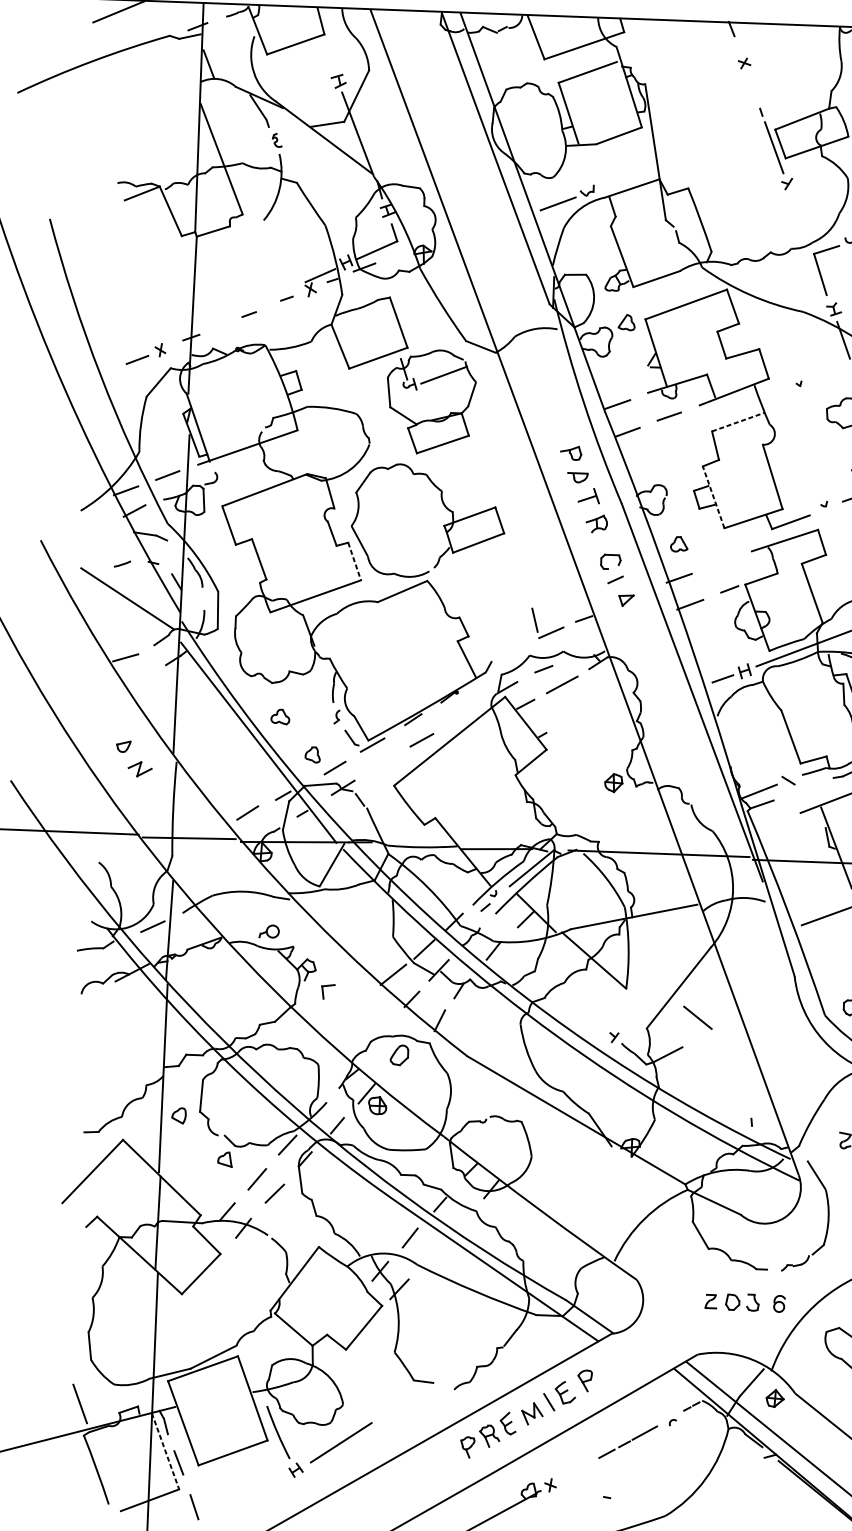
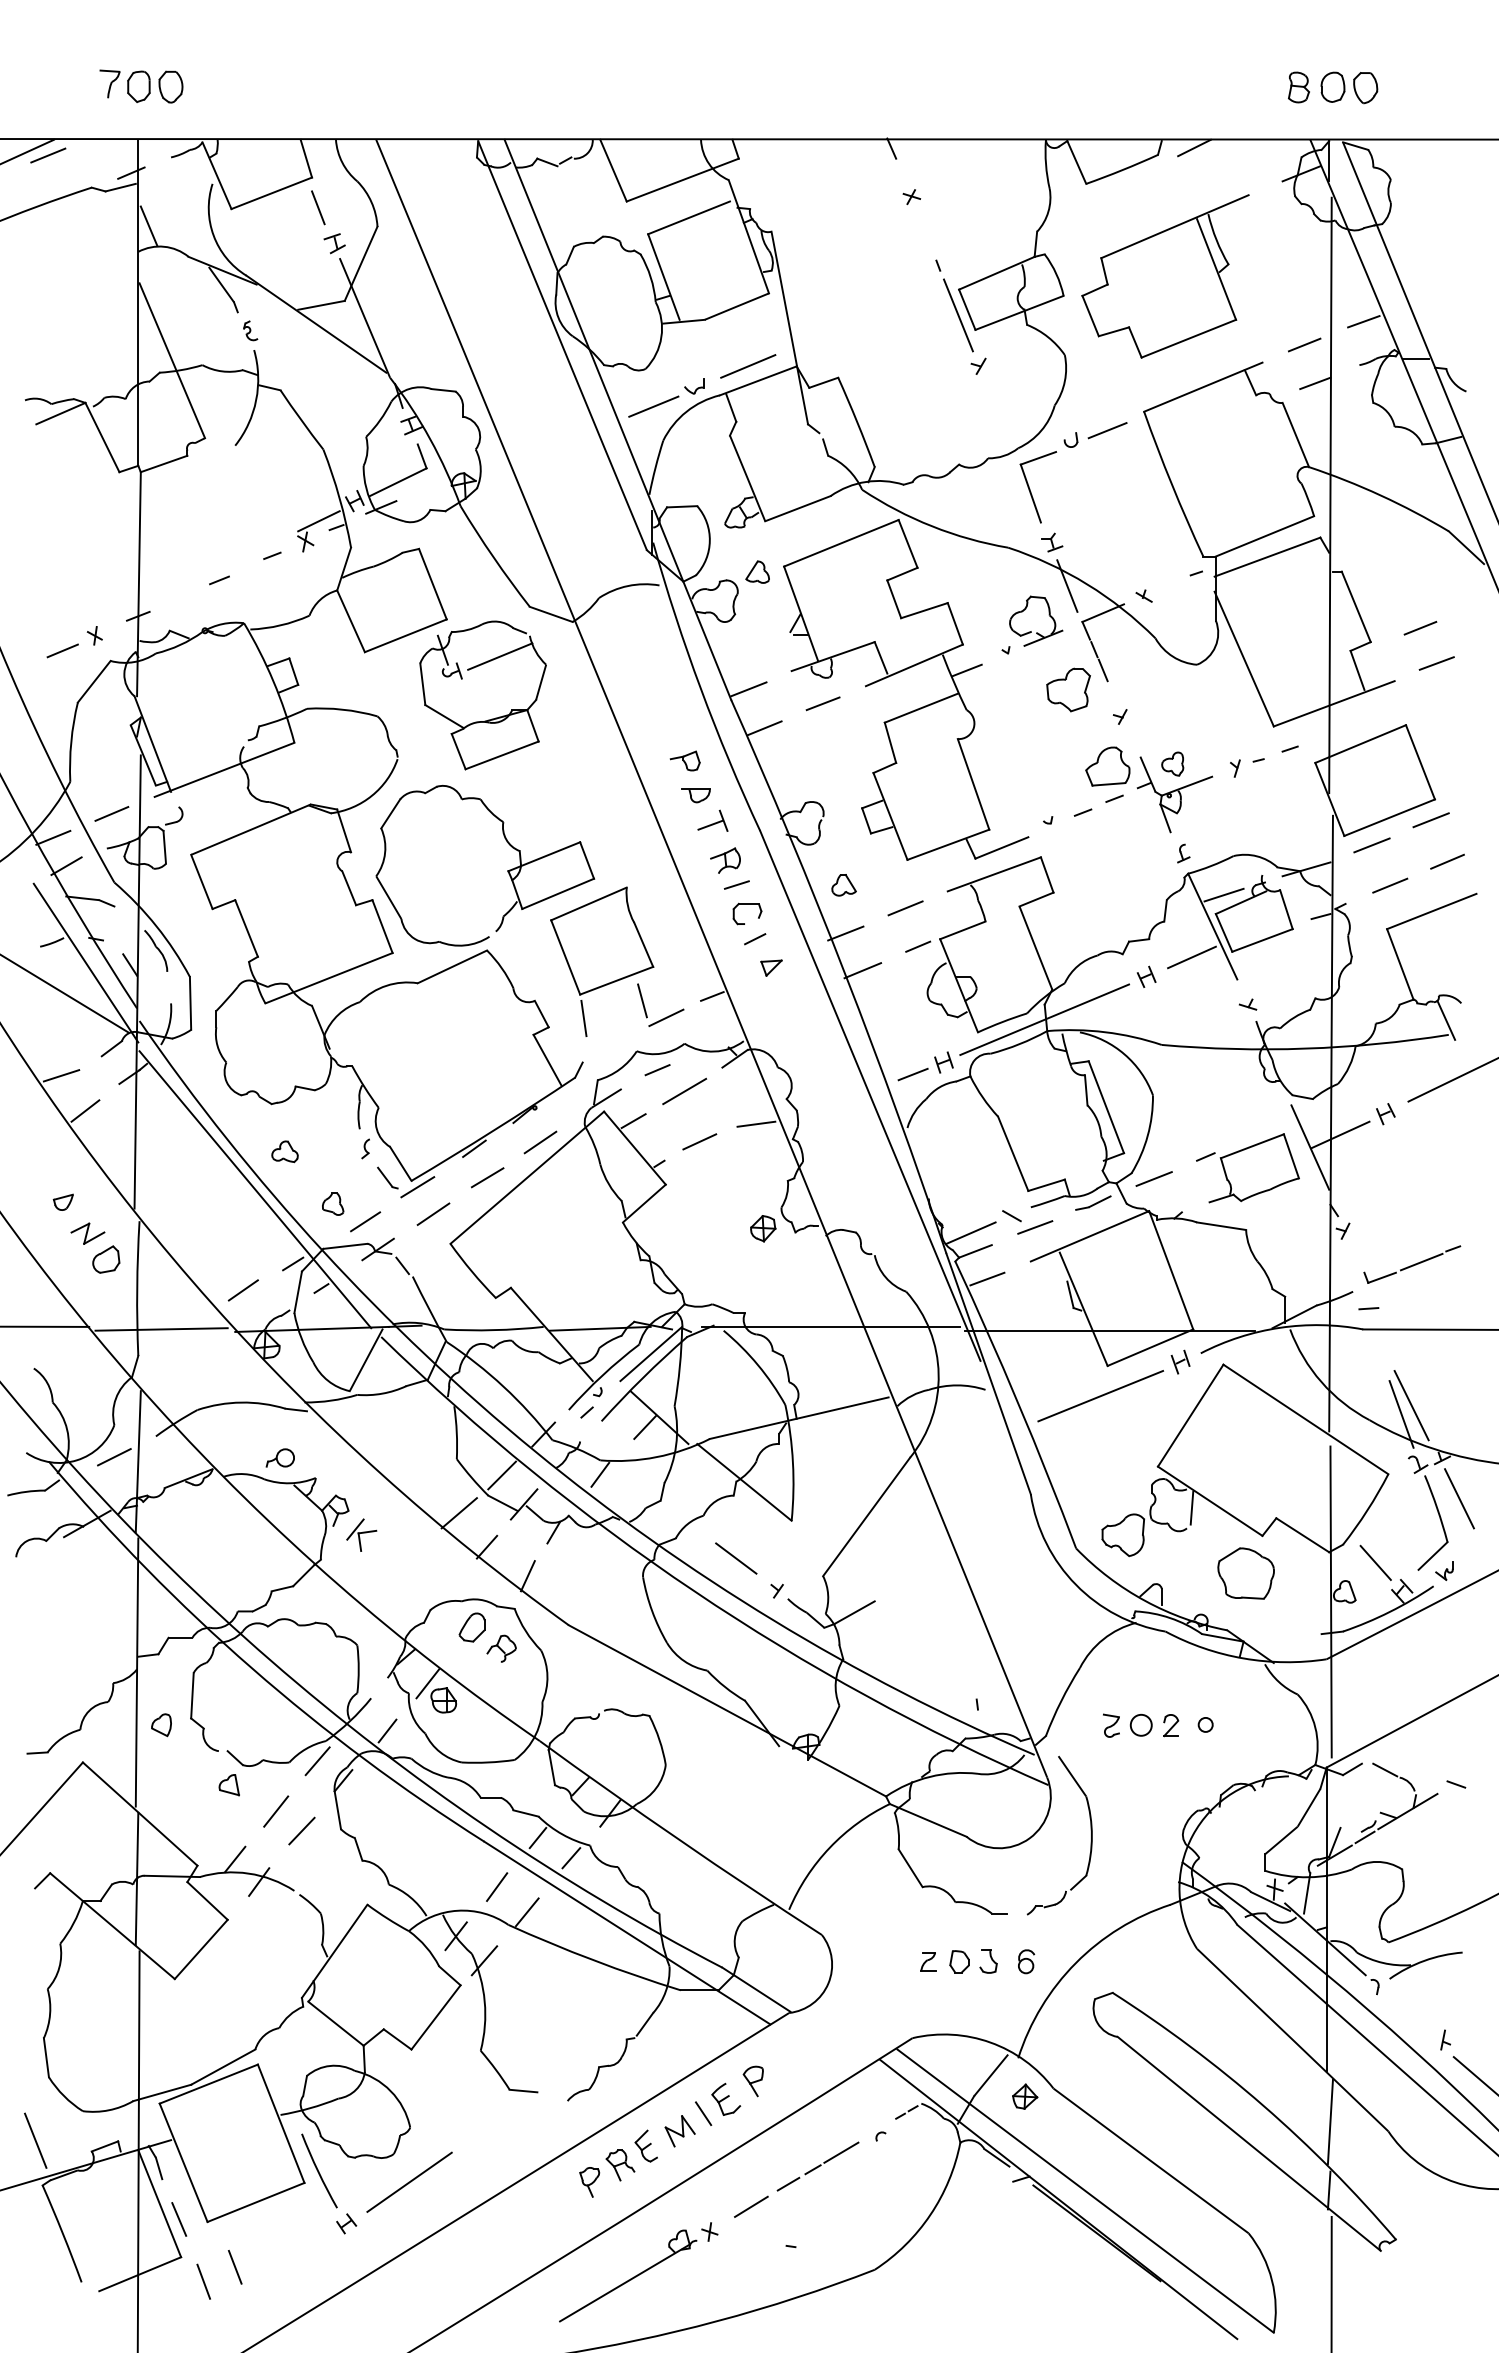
line: (140, 12) -> (48, 155), added
line: (328, 55) -> (318, 207), added
line: (625, 178) -> (748, 366), added
part: (820, 372) -> (1036, 632), added
line: (770, 396) -> (966, 670), added
line: (738, 422) -> (921, 708), dashed -> solid
line: (713, 497) -> (890, 816), dashed -> solid
line: (603, 541) -> (736, 884), added
line: (354, 562) -> (382, 927), dashed -> solid
line: (721, 562) -> (905, 908), added
line: (145, 579) -> (85, 962), added
part: (507, 591) -> (602, 961), added
line: (141, 682) -> (85, 1110), added
line: (611, 709) -> (756, 1123), added
line: (459, 716) -> (540, 1142), added
line: (571, 720) -> (699, 1141), added
line: (382, 763) -> (433, 1213), added
part: (152, 787) -> (106, 1259), added
line: (804, 789) -> (1035, 1227), added
line: (769, 823) -> (987, 1278), added
line: (320, 983) -> (355, 1529), added
line: (698, 1017) -> (736, 1558), moved
part: (419, 1070) -> (501, 1648), added
line: (463, 1219) -> (571, 1858), added
line: (430, 1256) -> (526, 1912), added
line: (165, 1451) -> (159, 2203), dashed -> solid
line: (580, 1468) -> (751, 2206), added
line: (216, 1497) -> (234, 2266), added

